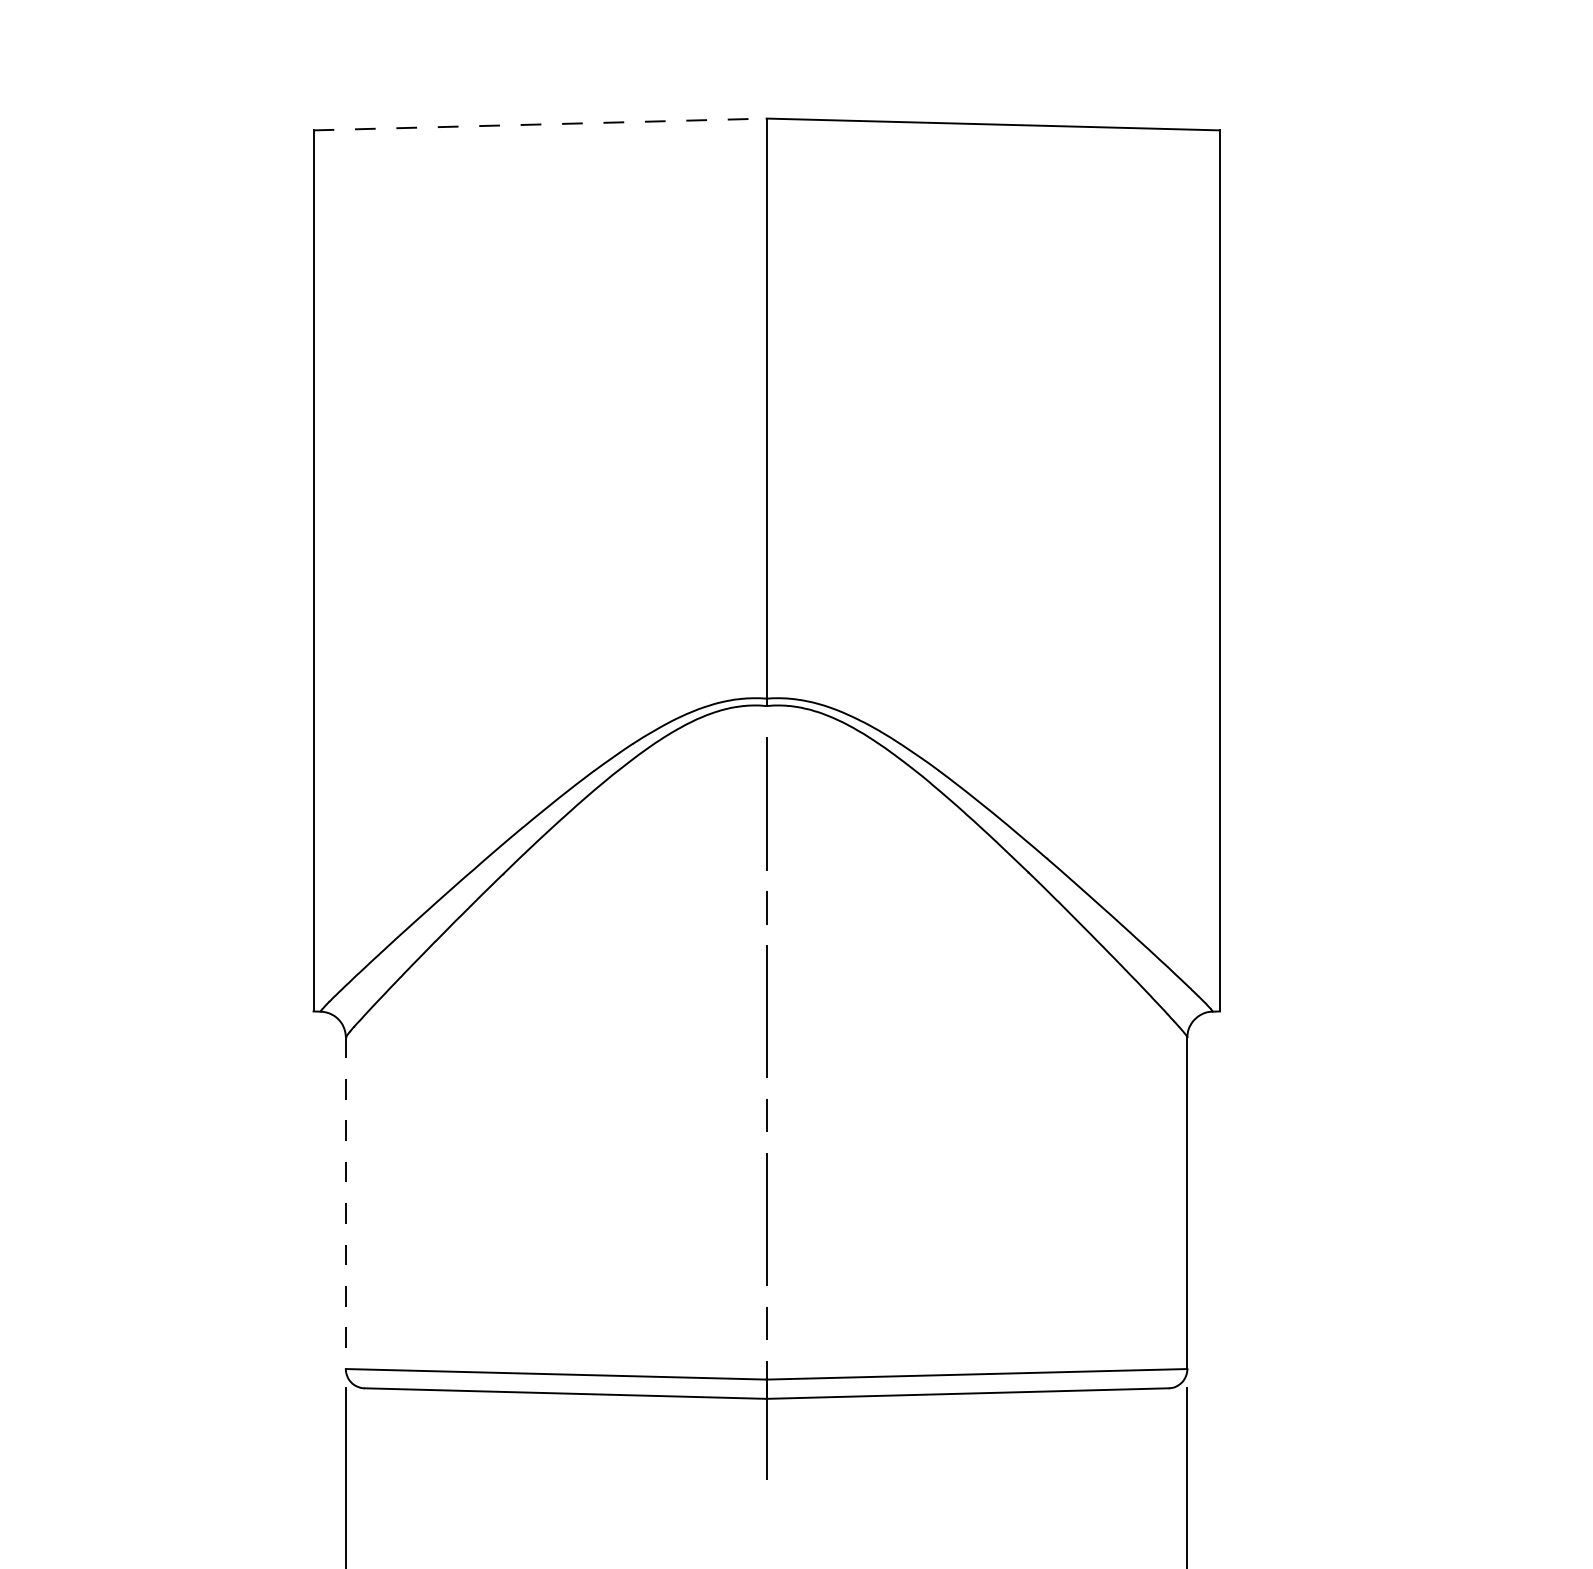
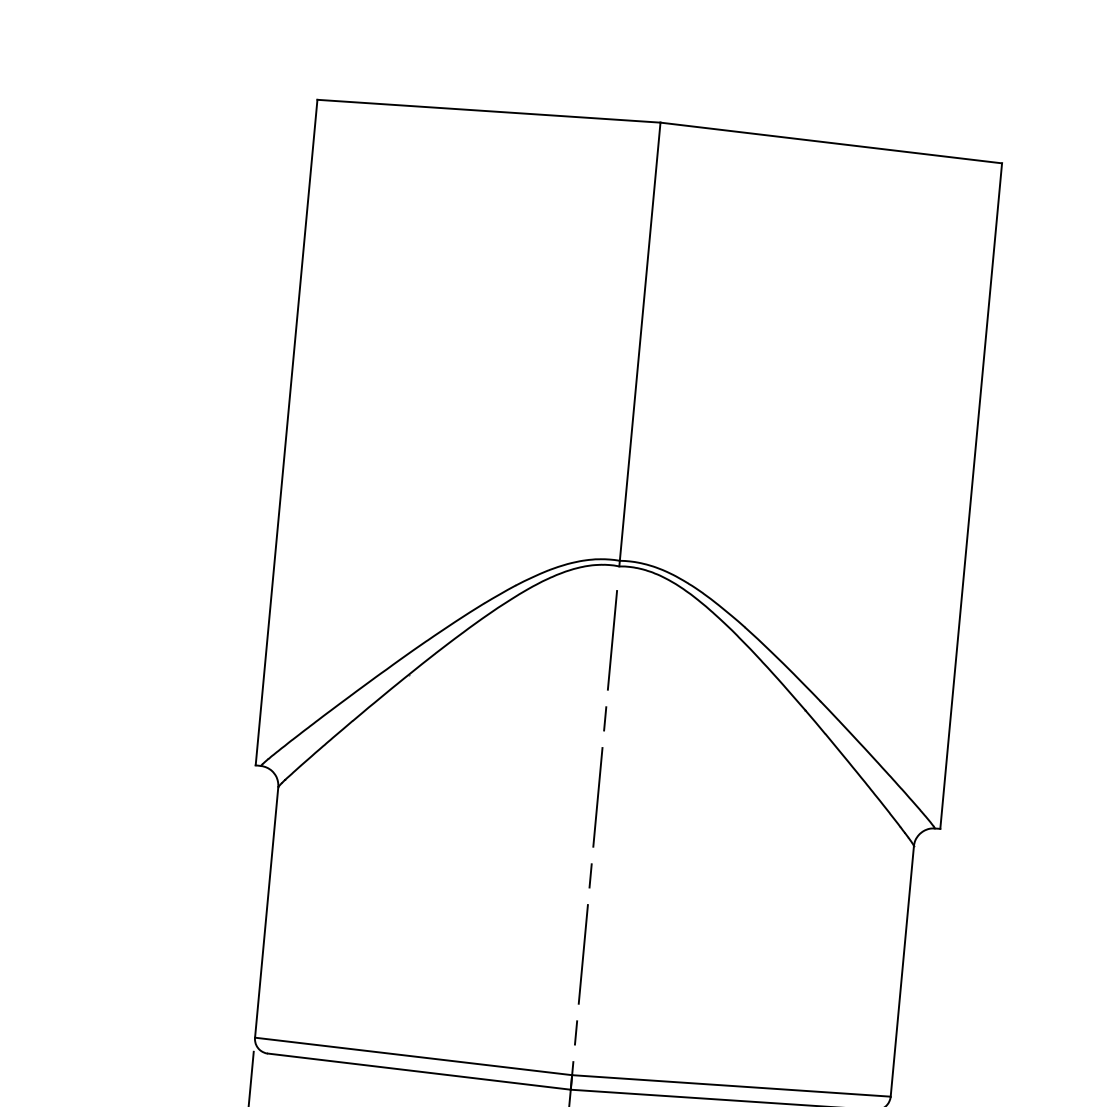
line: (540, 124) -> (489, 111), dashed -> solid
line: (345, 1203) -> (266, 912), dashed -> solid

